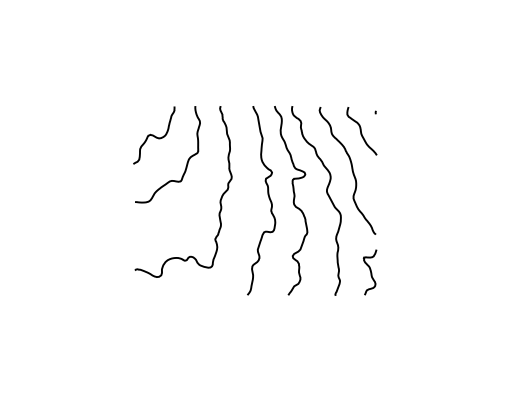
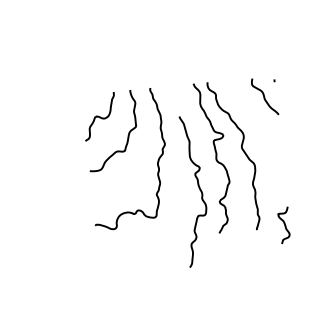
curve: (351, 170) -> (259, 128), removed
curve: (268, 198) -> (198, 188), moved
curve: (370, 272) -> (284, 225), moved

